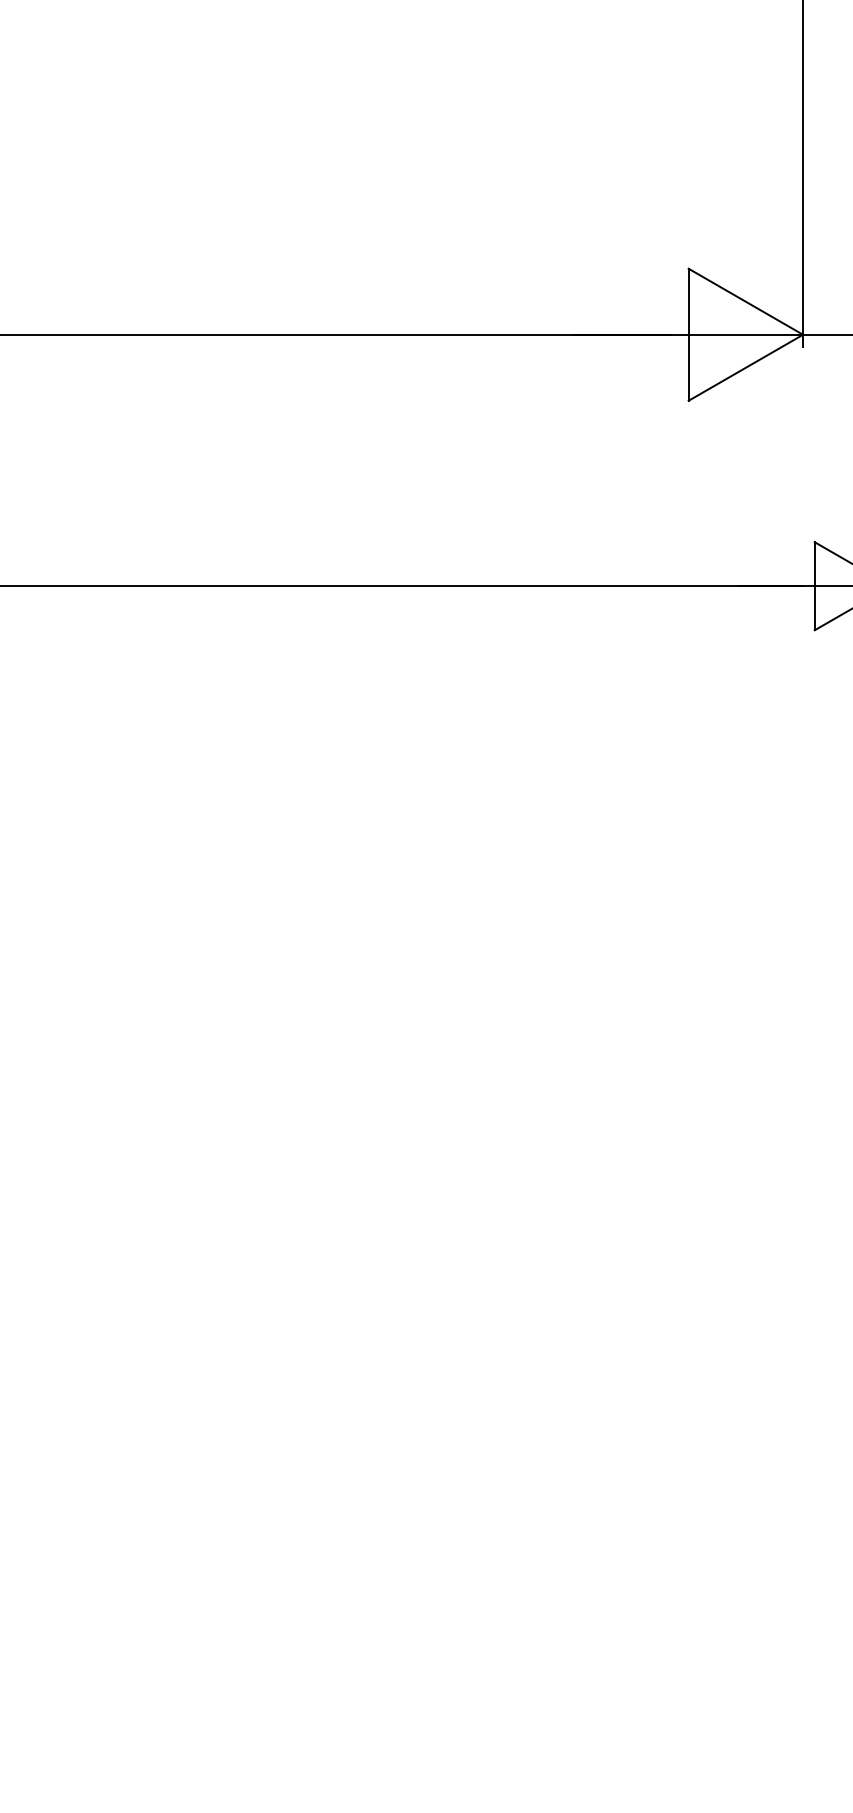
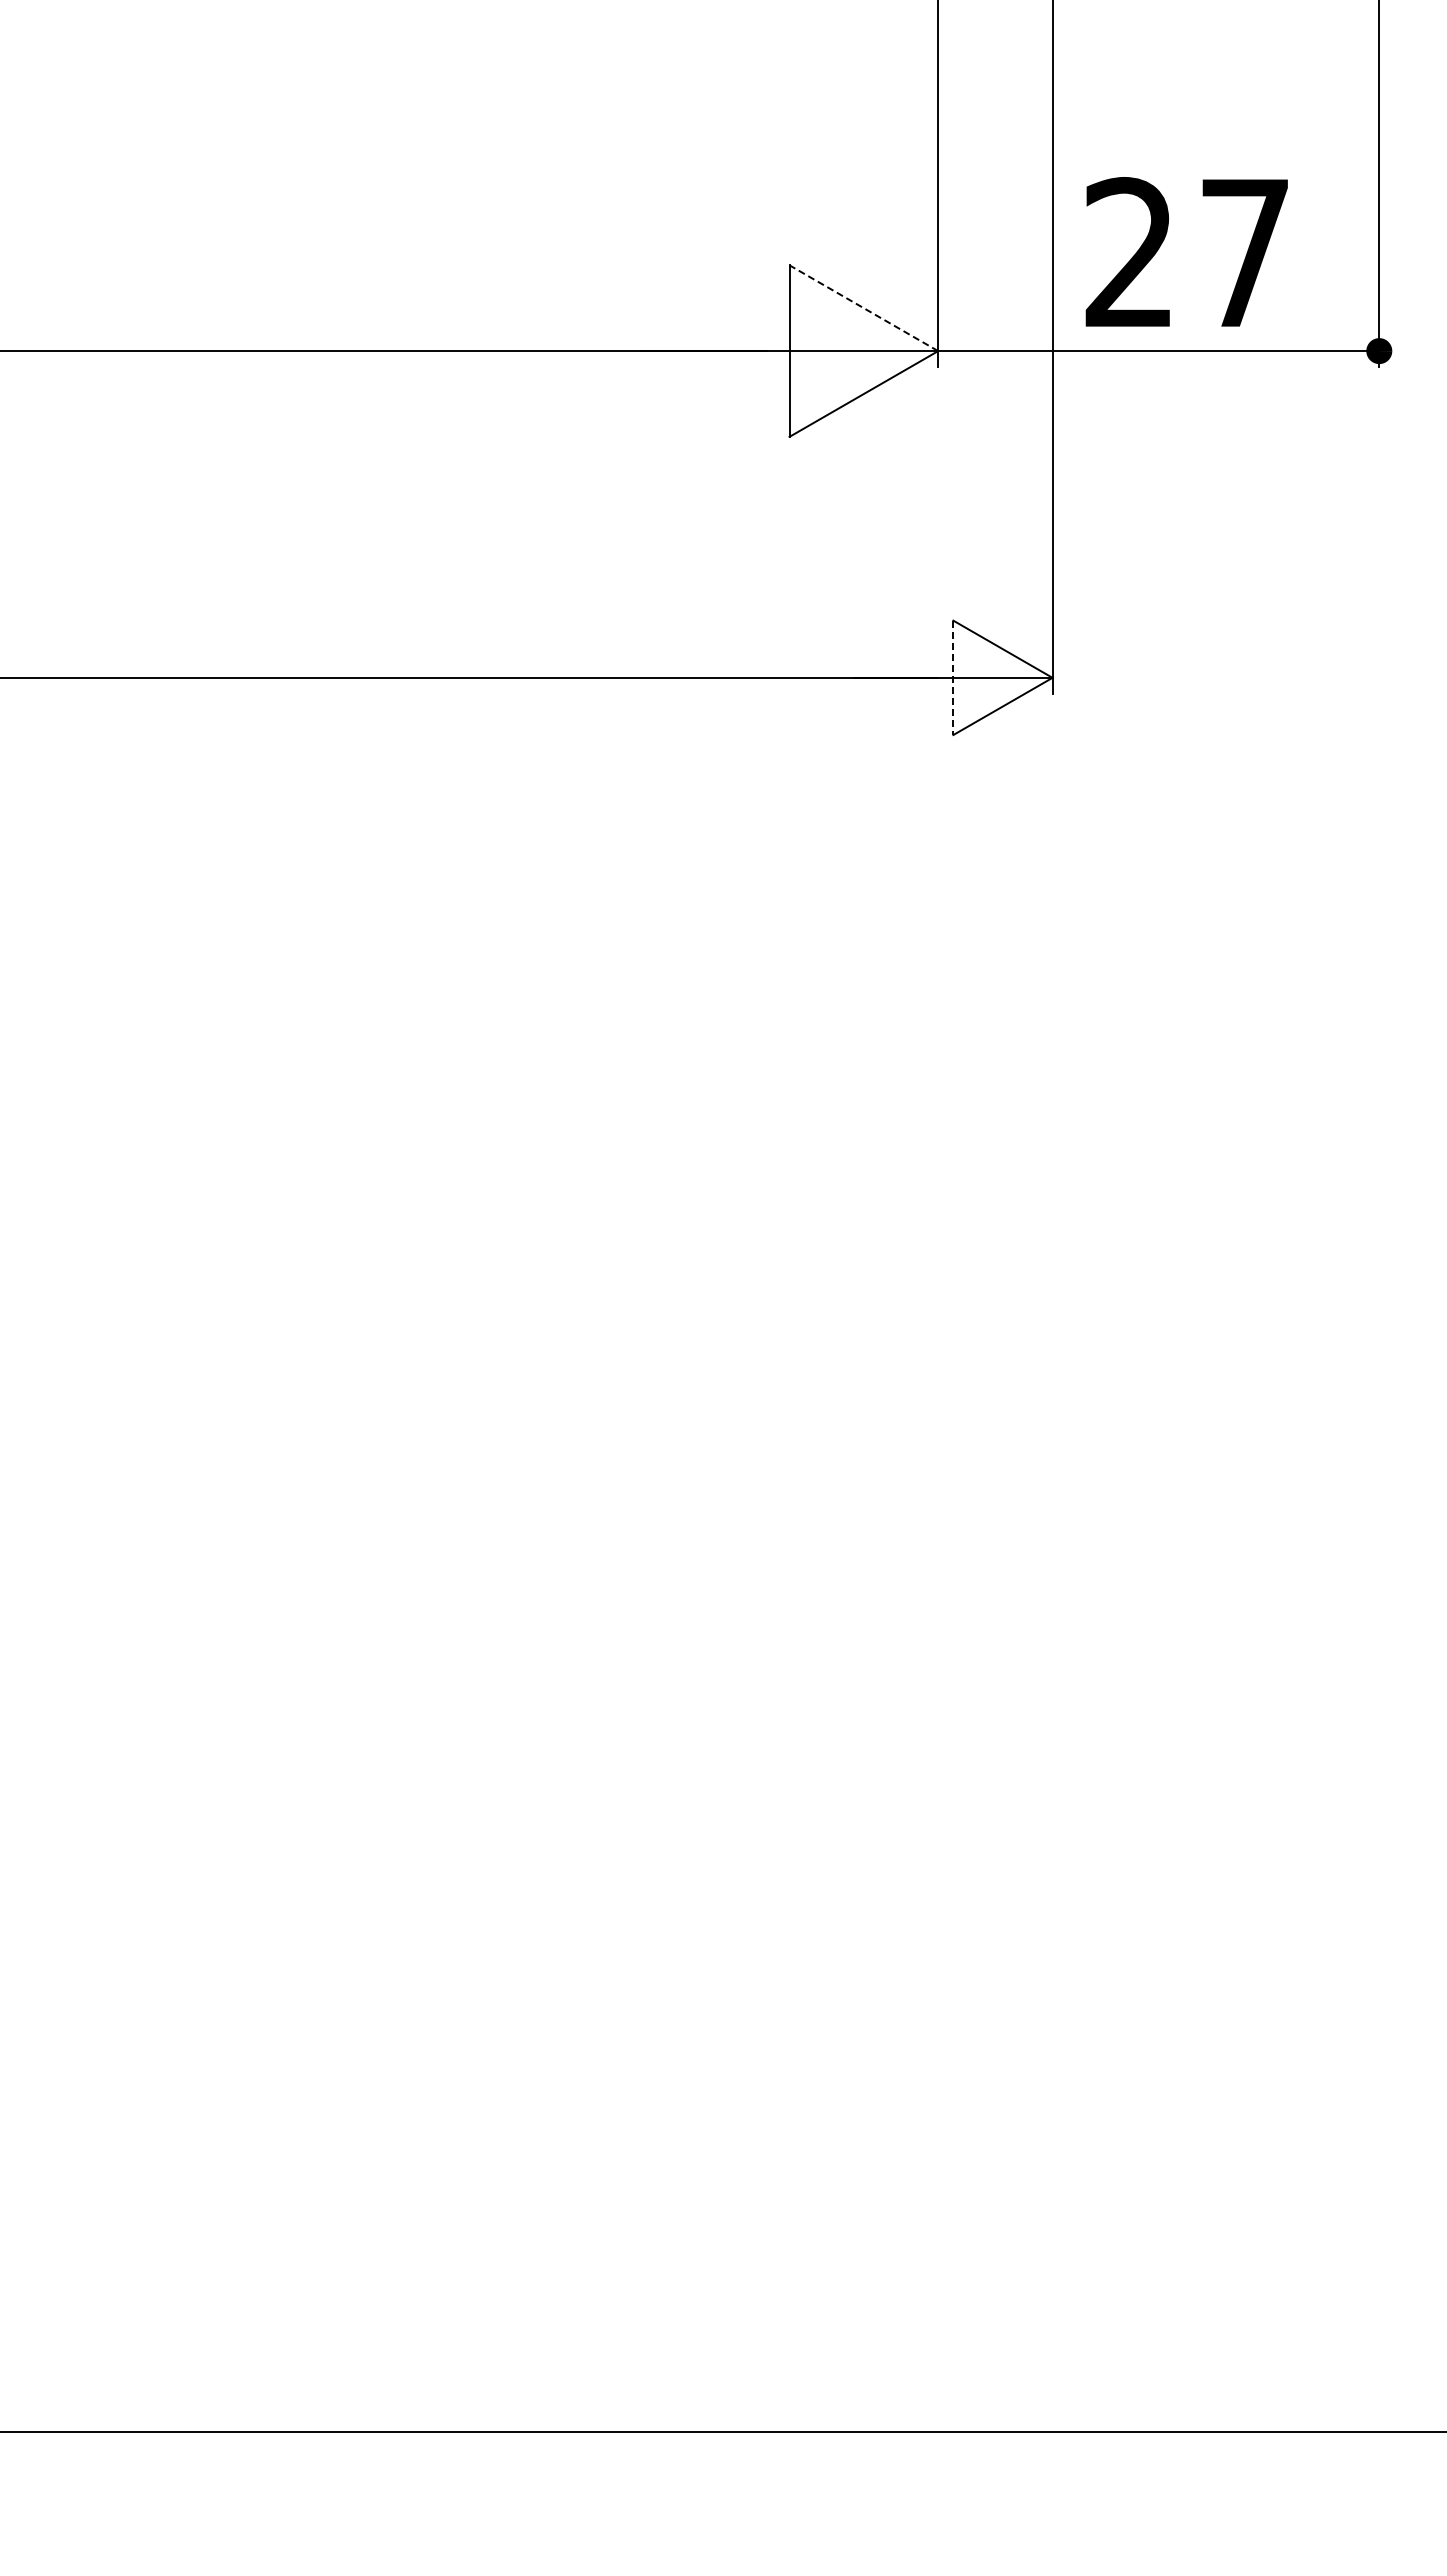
line: (745, 301) -> (863, 308), solid -> dashed
line: (814, 586) -> (953, 678), solid -> dashed

